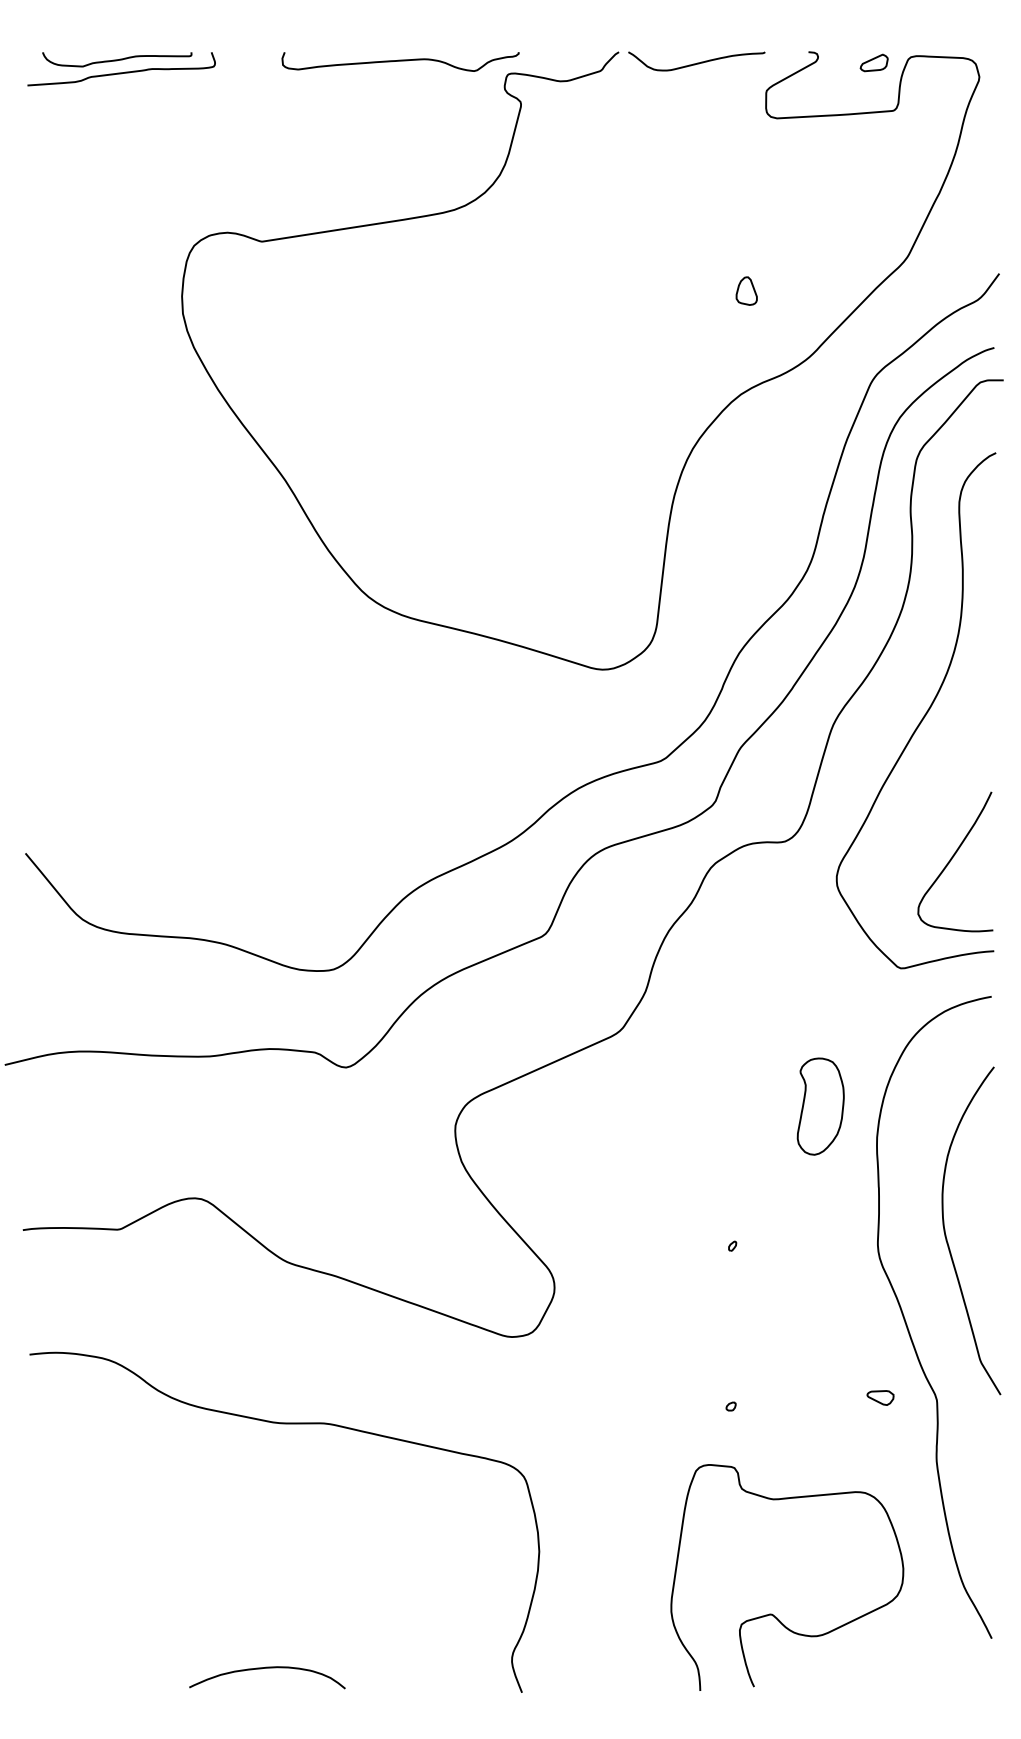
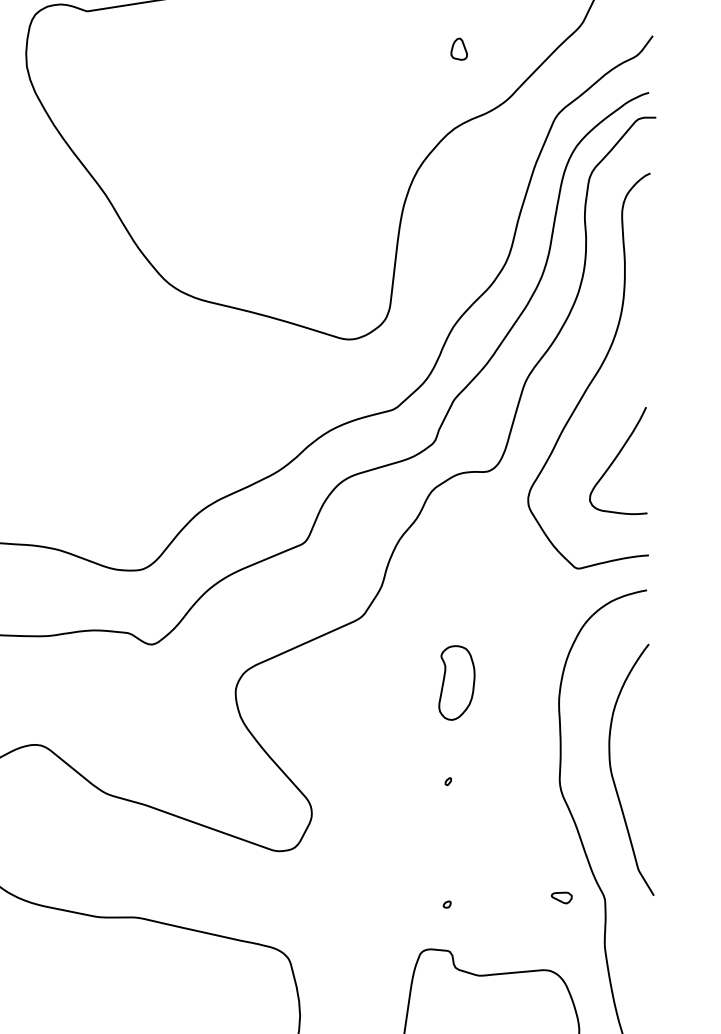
curve: (952, 859) -> (616, 459), moved
part: (820, 1106) -> (456, 682), moved

